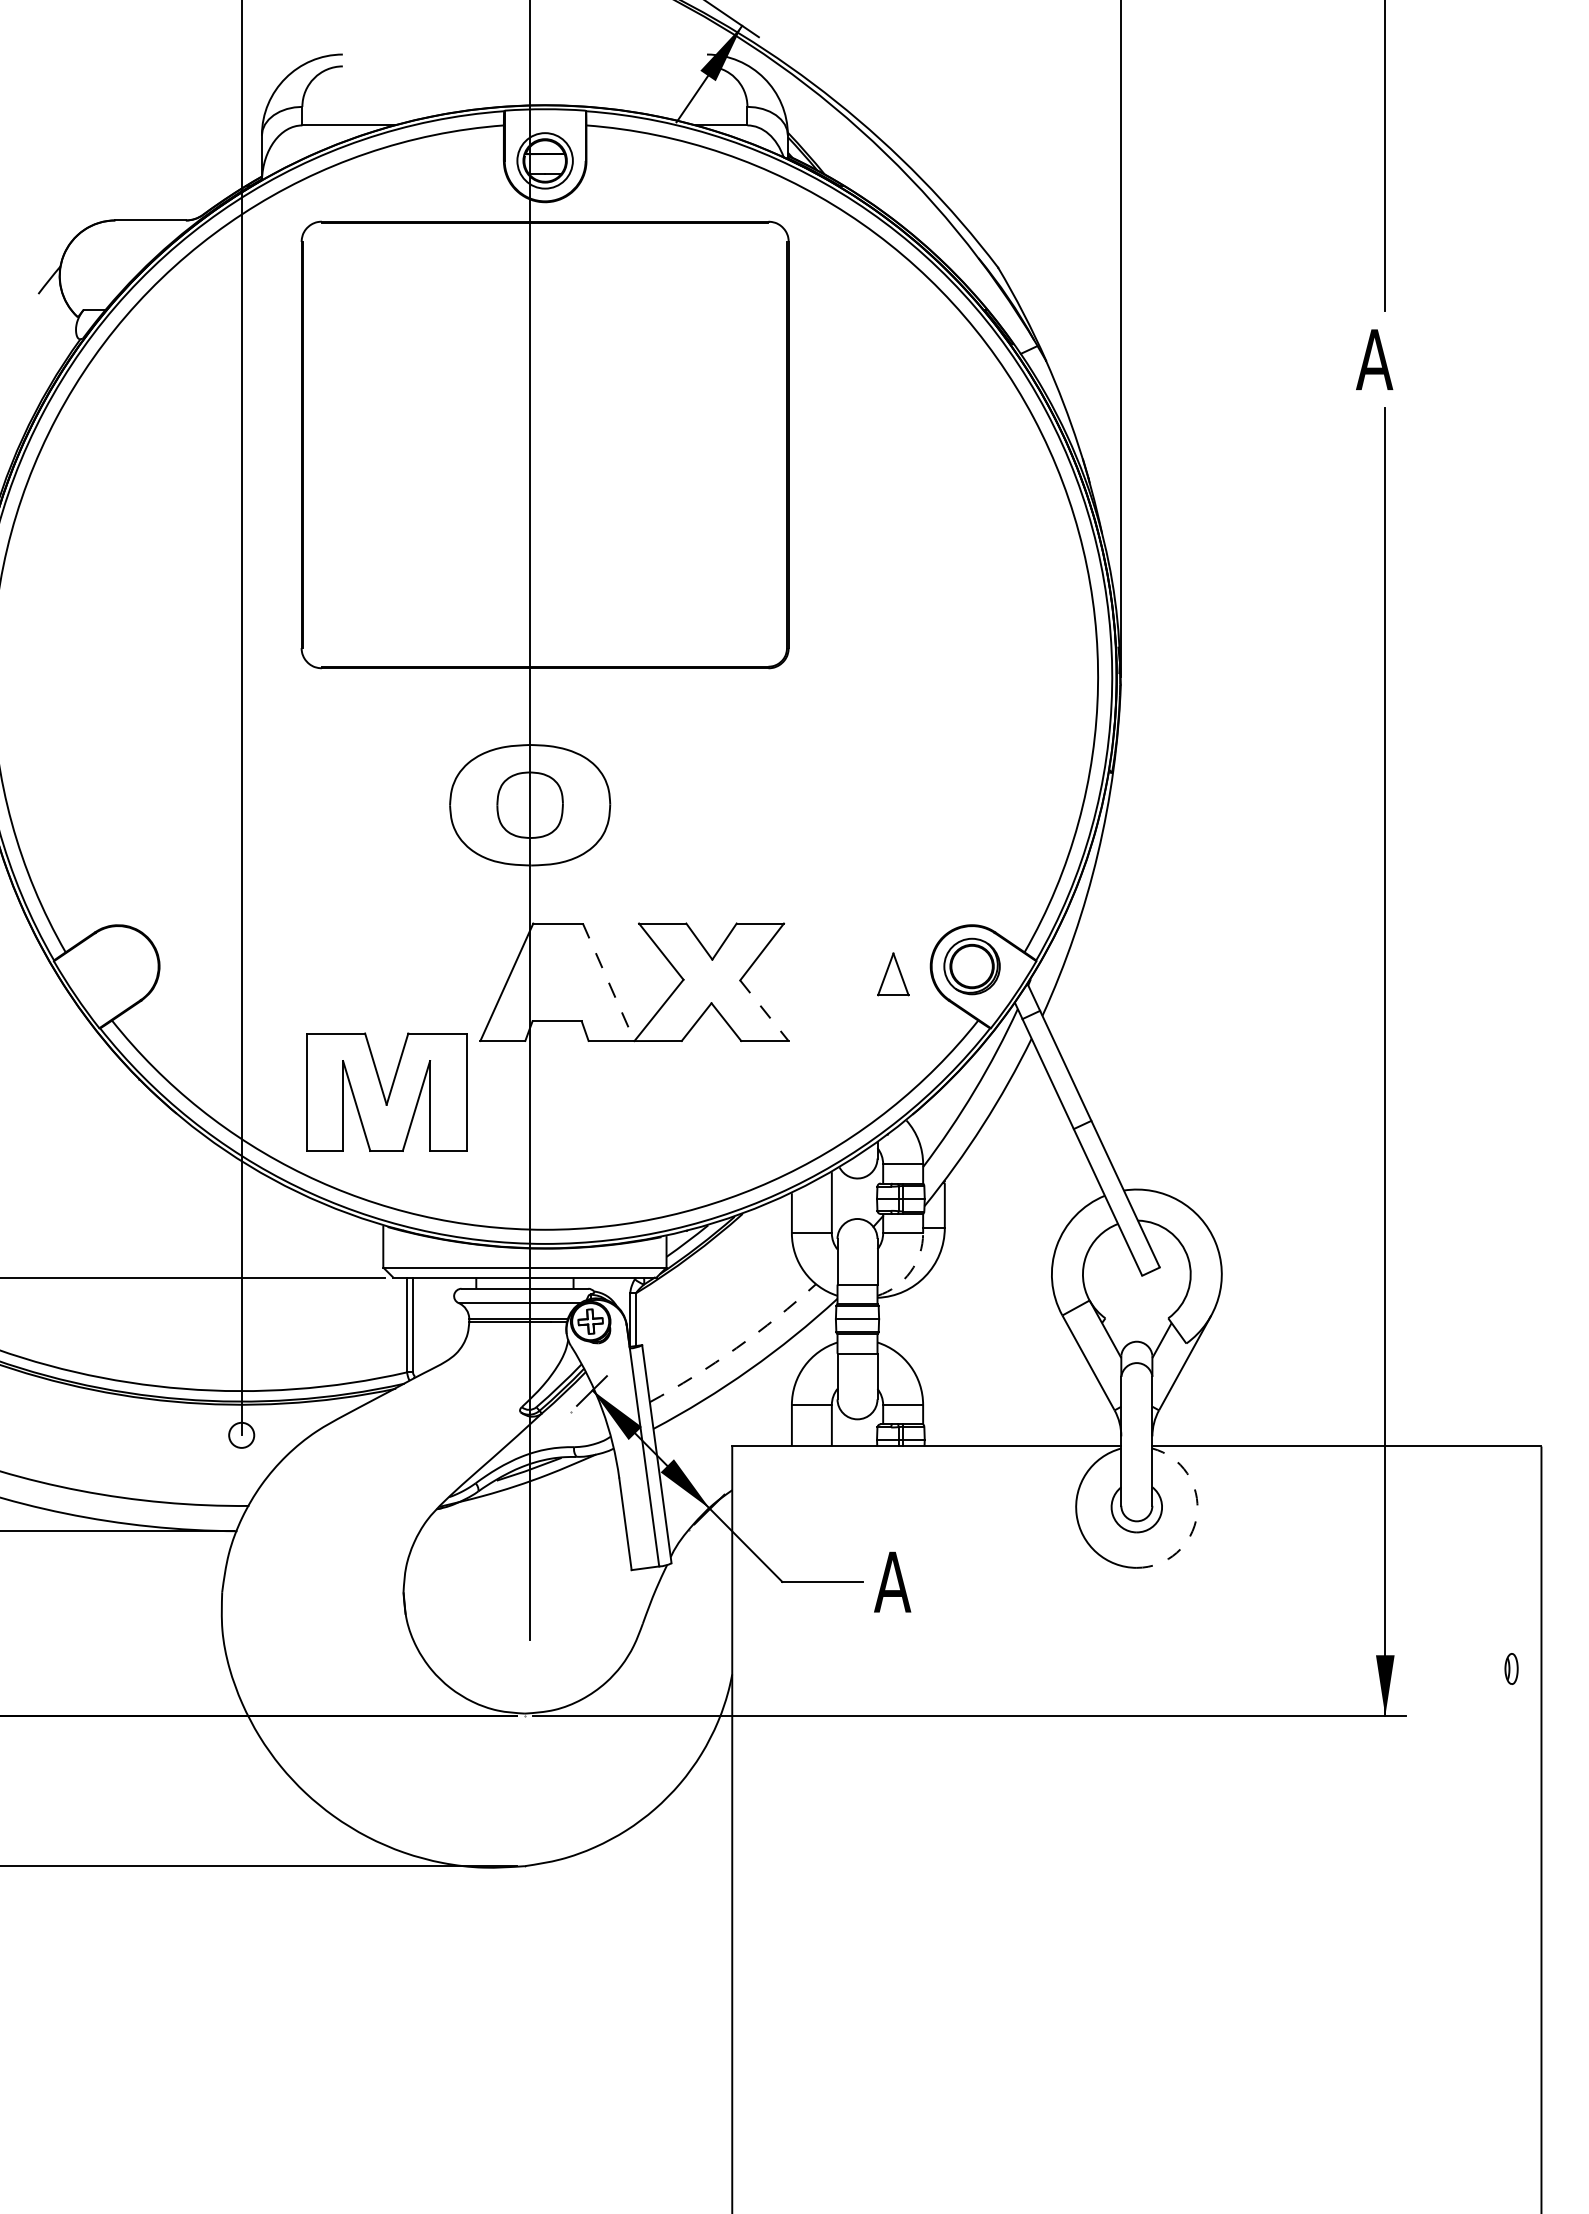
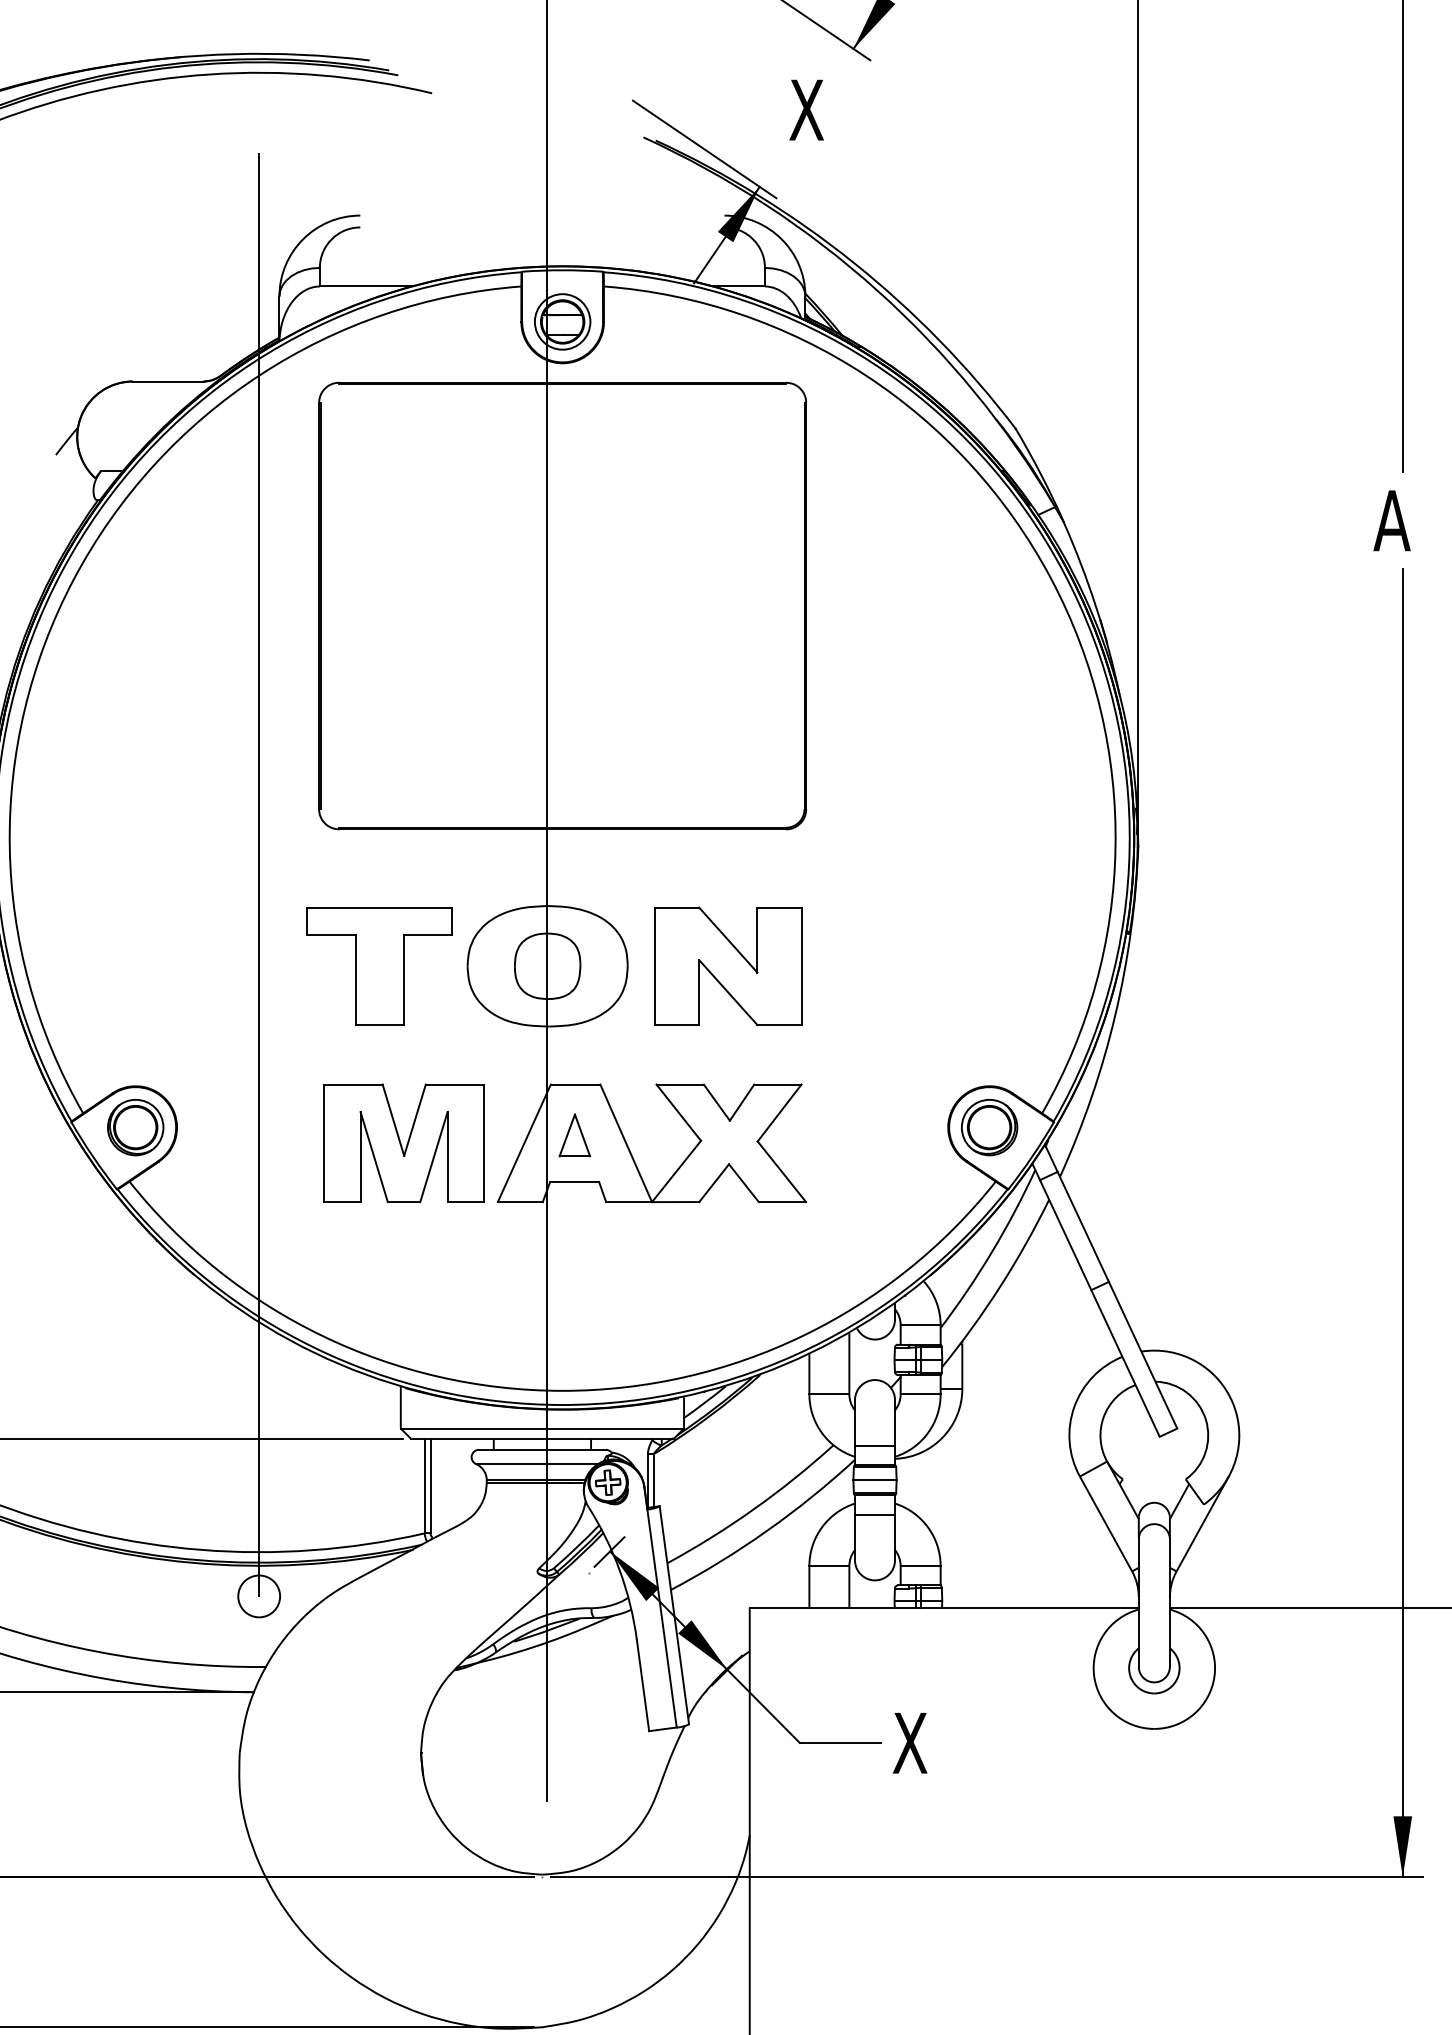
part: (710, 804) -> (728, 965), added
part: (362, 805) -> (380, 966), added
part: (117, 966) -> (135, 1127), added
part: (893, 974) -> (575, 1135), moved
line: (608, 982) -> (626, 1143), dashed -> solid
line: (764, 1010) -> (782, 1171), dashed -> solid
part: (386, 1091) -> (404, 1142), moved
arc: (910, 1272) -> (928, 1433), dashed -> solid
arc: (736, 1348) -> (754, 1509), dashed -> solid
circle: (241, 1435) -> (259, 1596), size x1.67
arc: (1197, 1515) -> (1215, 1676), dashed -> solid
text: (892, 1581) -> (910, 1742), A -> X

